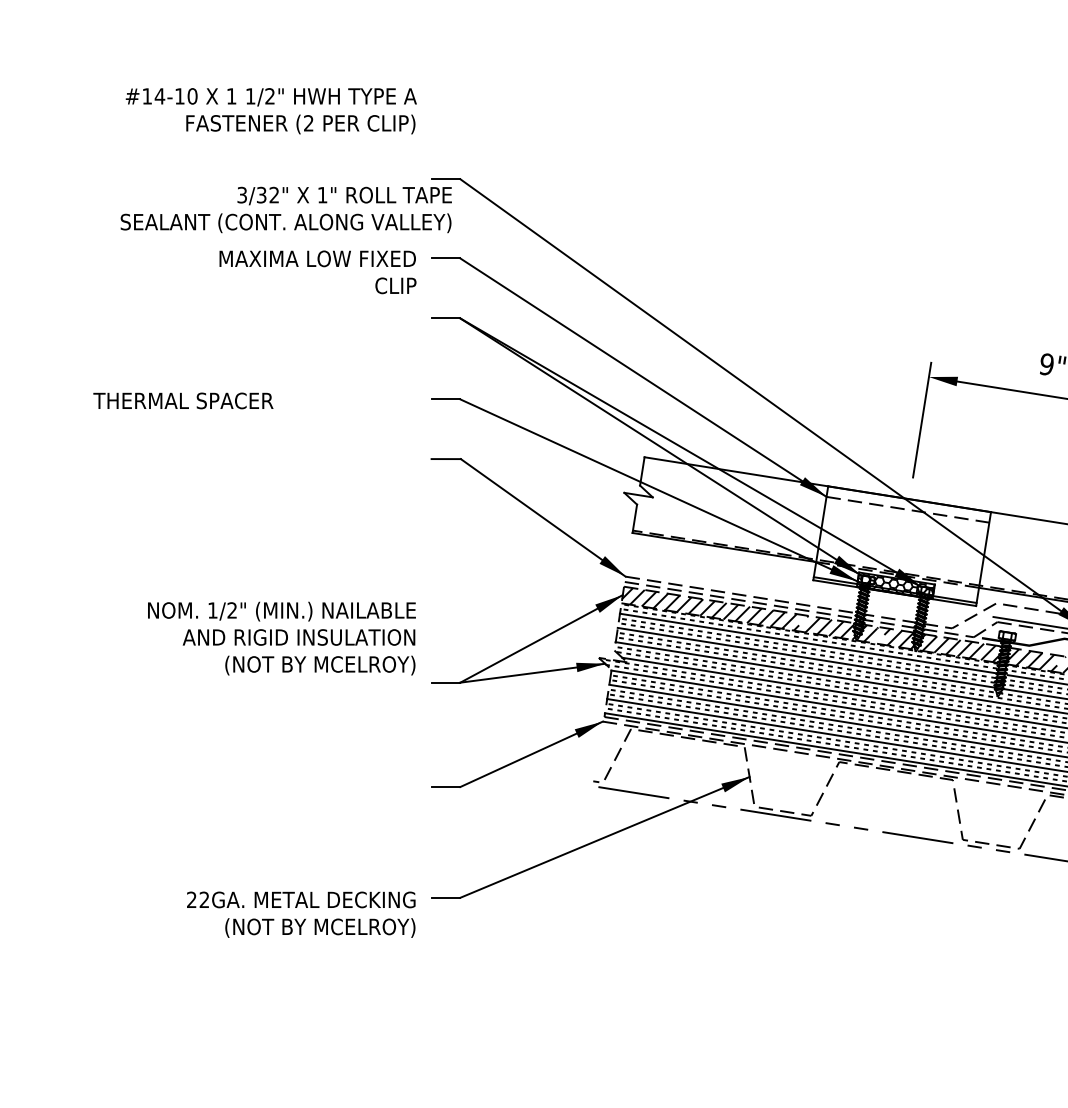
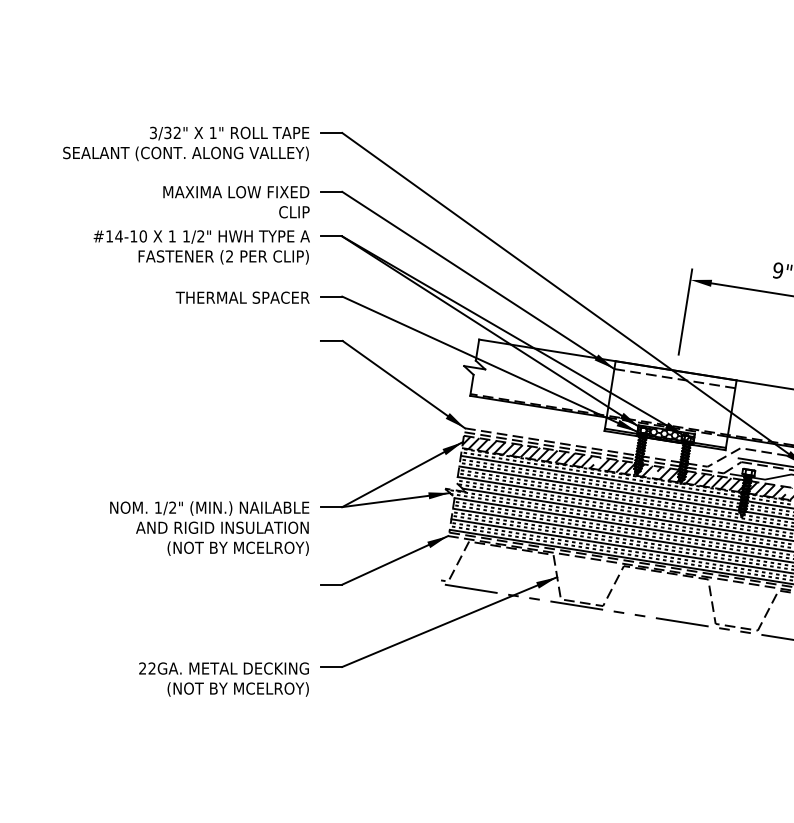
text: (270, 111) -> (201, 247), moved
text: (285, 209) -> (185, 143), moved
text: (183, 400) -> (242, 297), moved
text: (281, 638) -> (209, 528), moved

